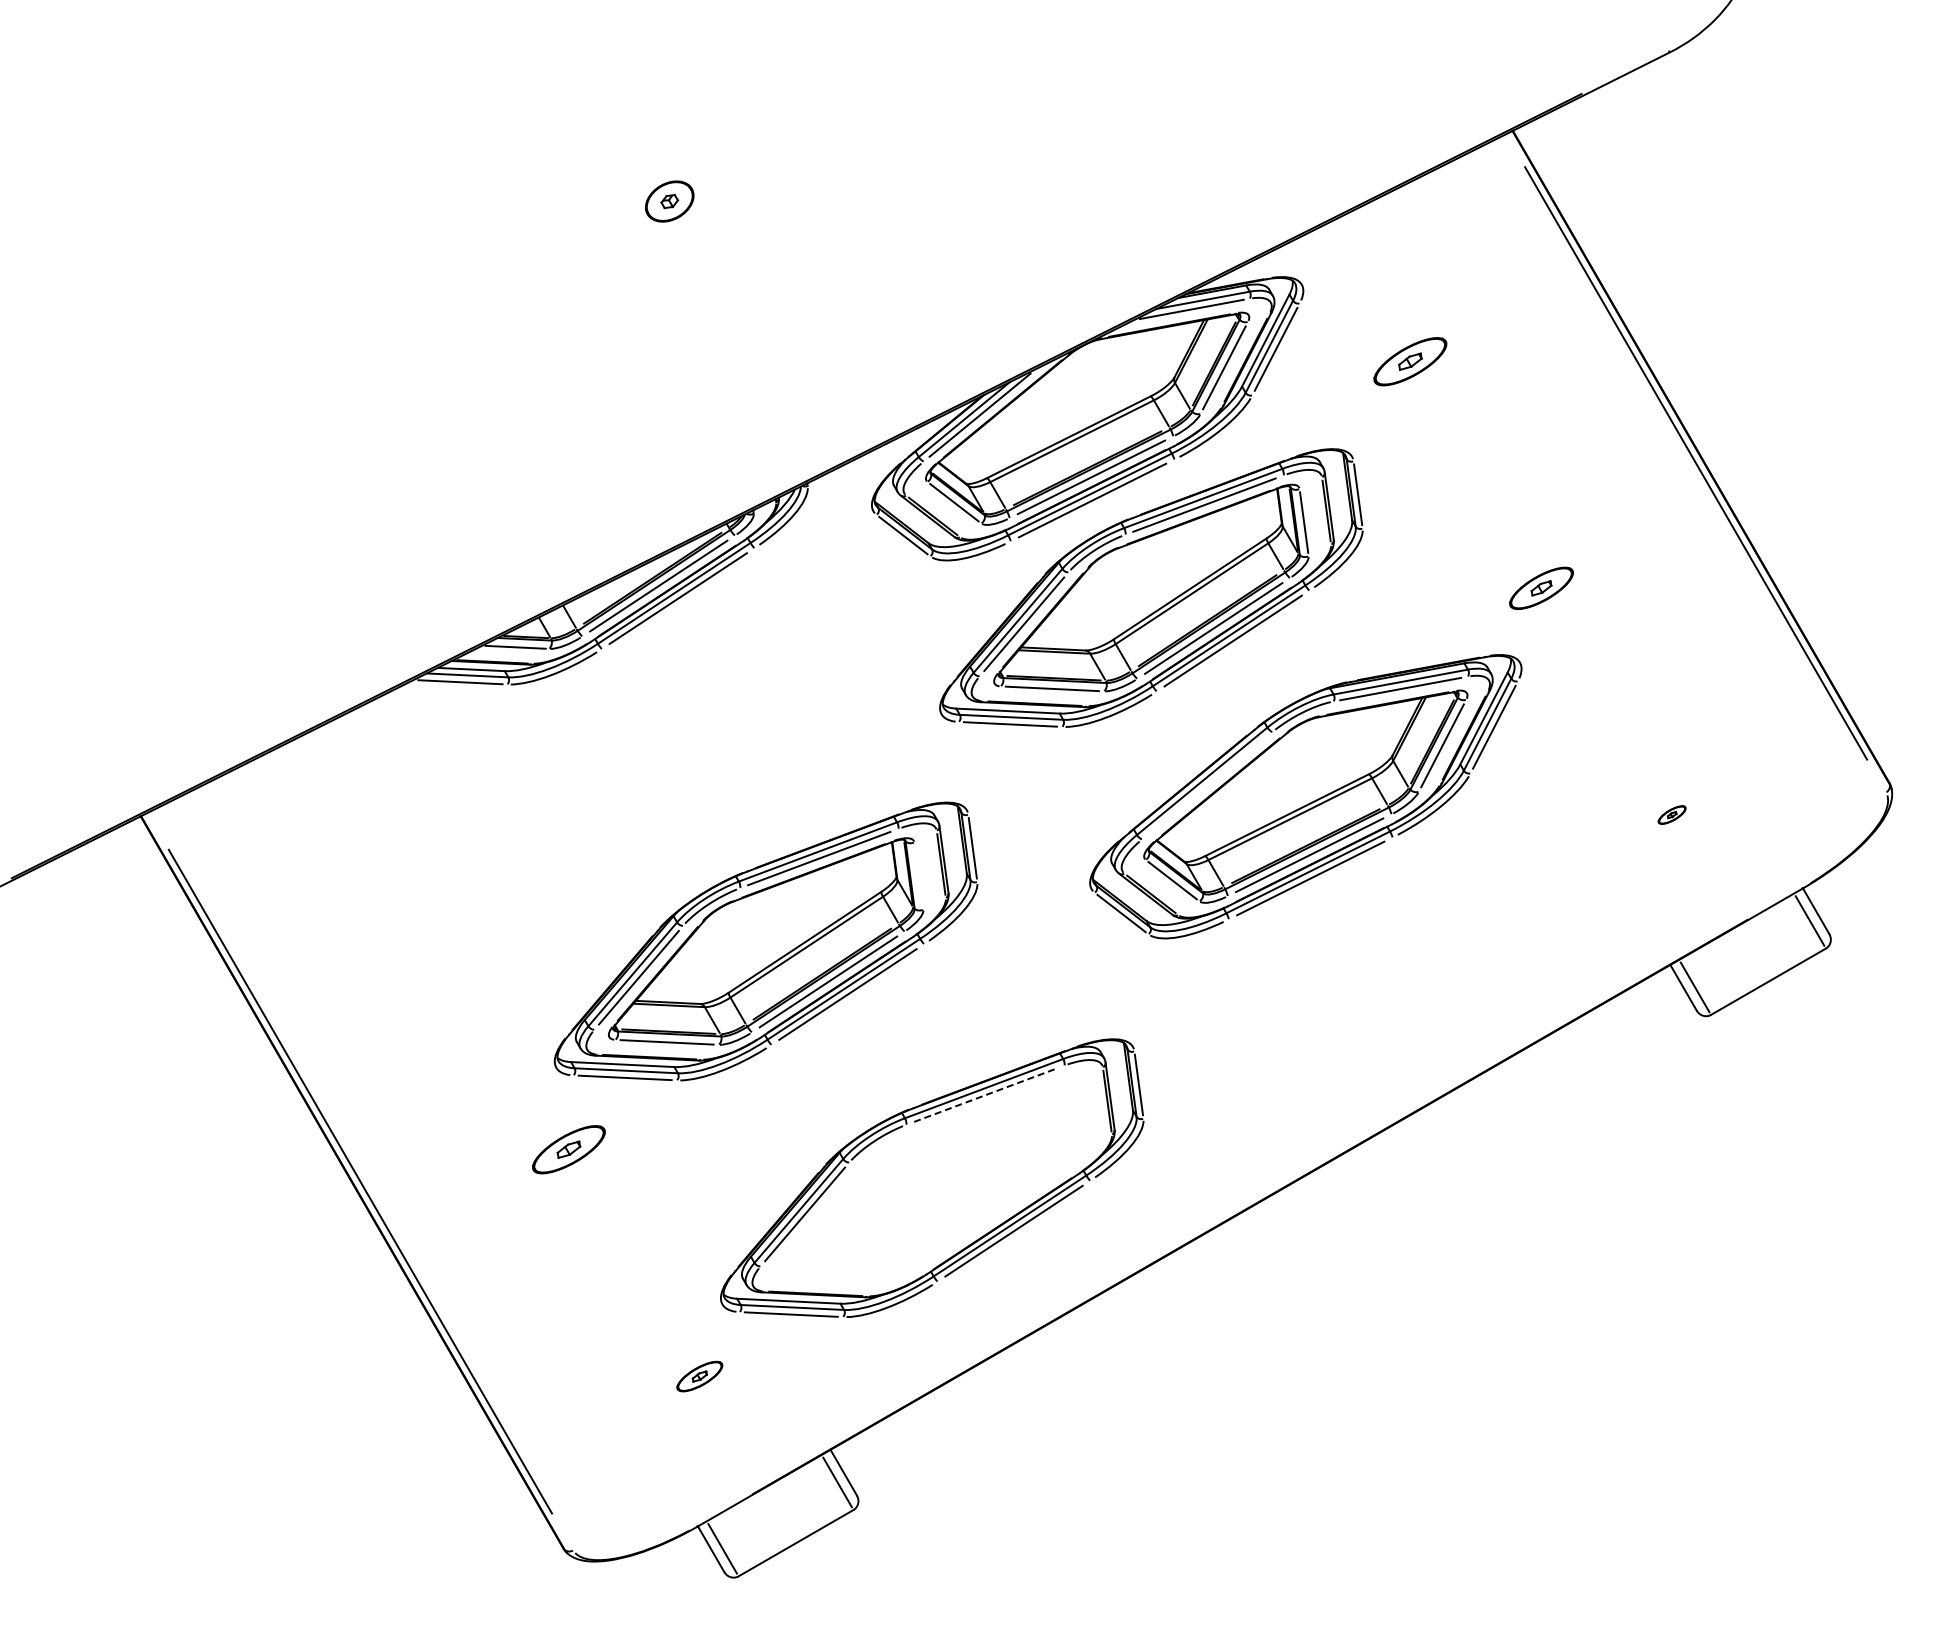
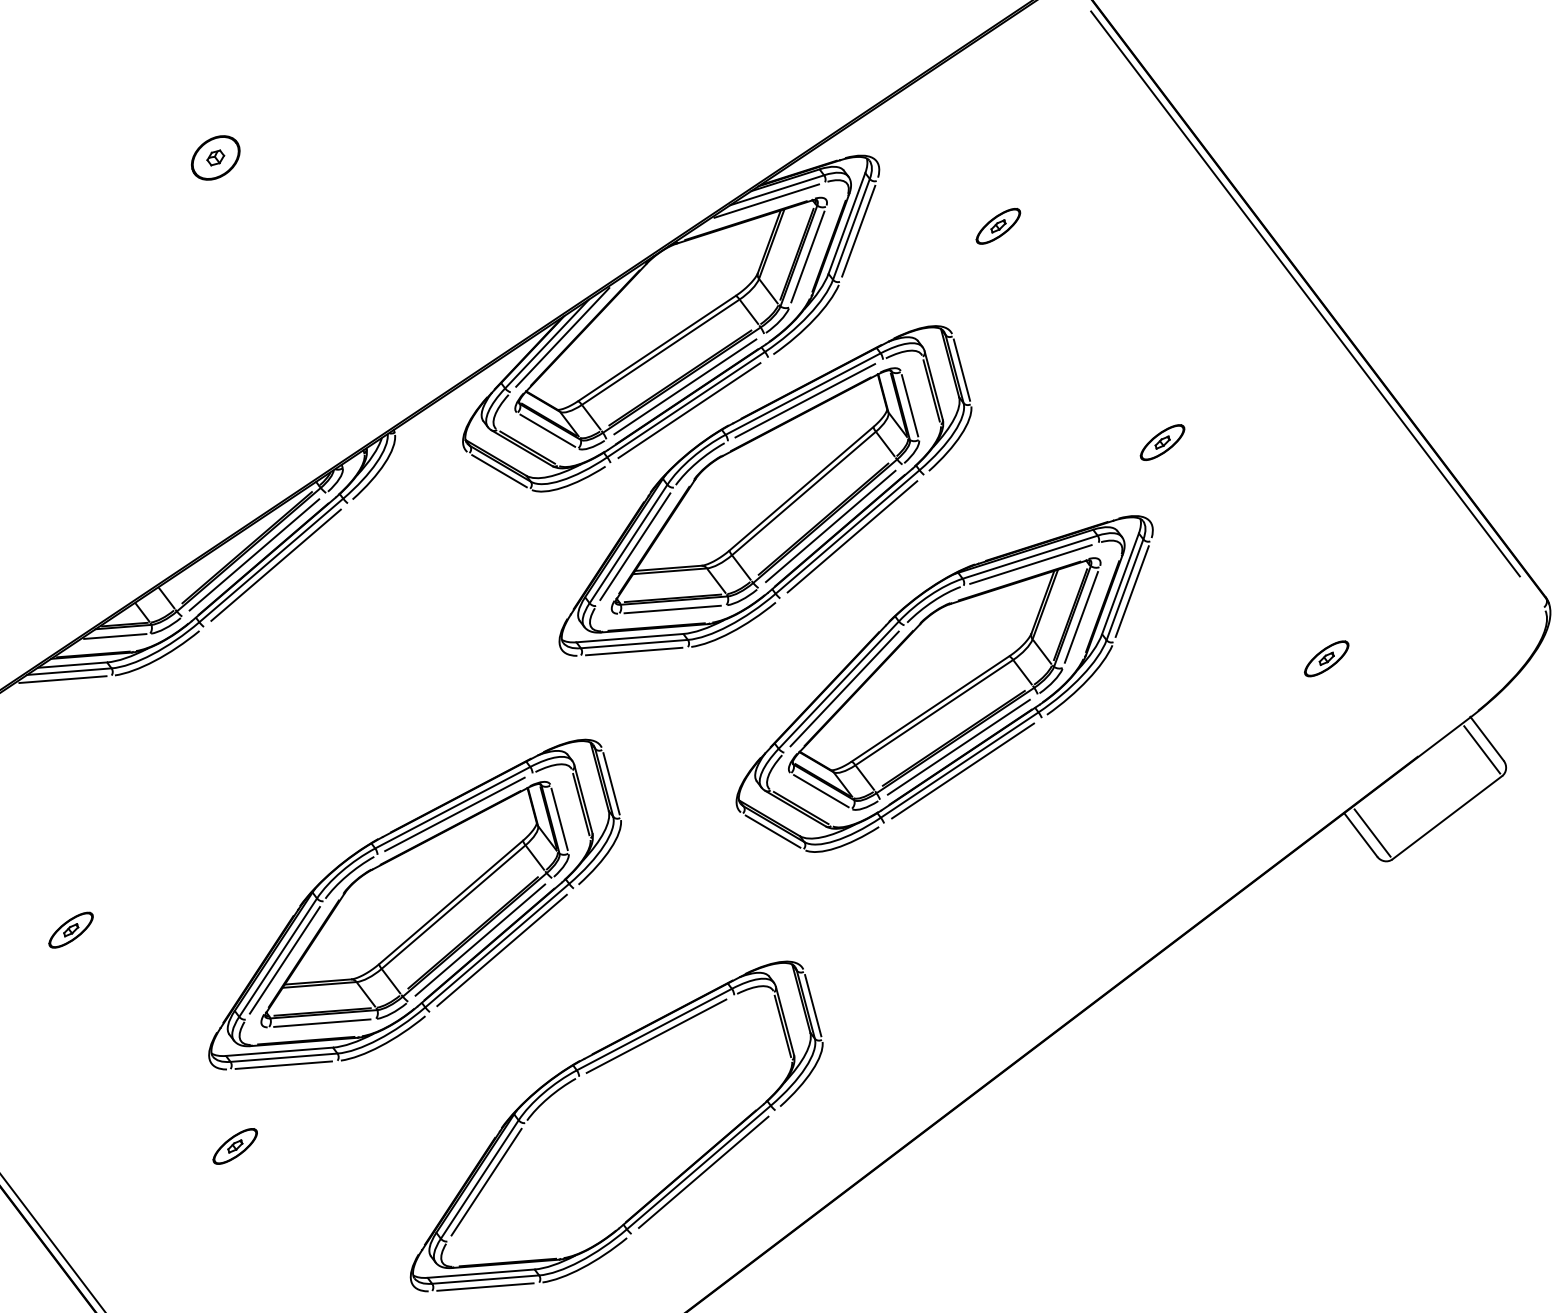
part: (1410, 361) -> (998, 226), size x0.62
part: (1540, 588) -> (1161, 442), size x0.71
line: (1207, 785) -> (844, 688), added
part: (1671, 814) -> (1325, 658), size x1.67
line: (918, 875) -> (559, 818), added
part: (437, 922) -> (70, 929), added
line: (985, 1095) -> (656, 1036), dashed -> solid
part: (568, 1149) -> (234, 1146), size x0.62

